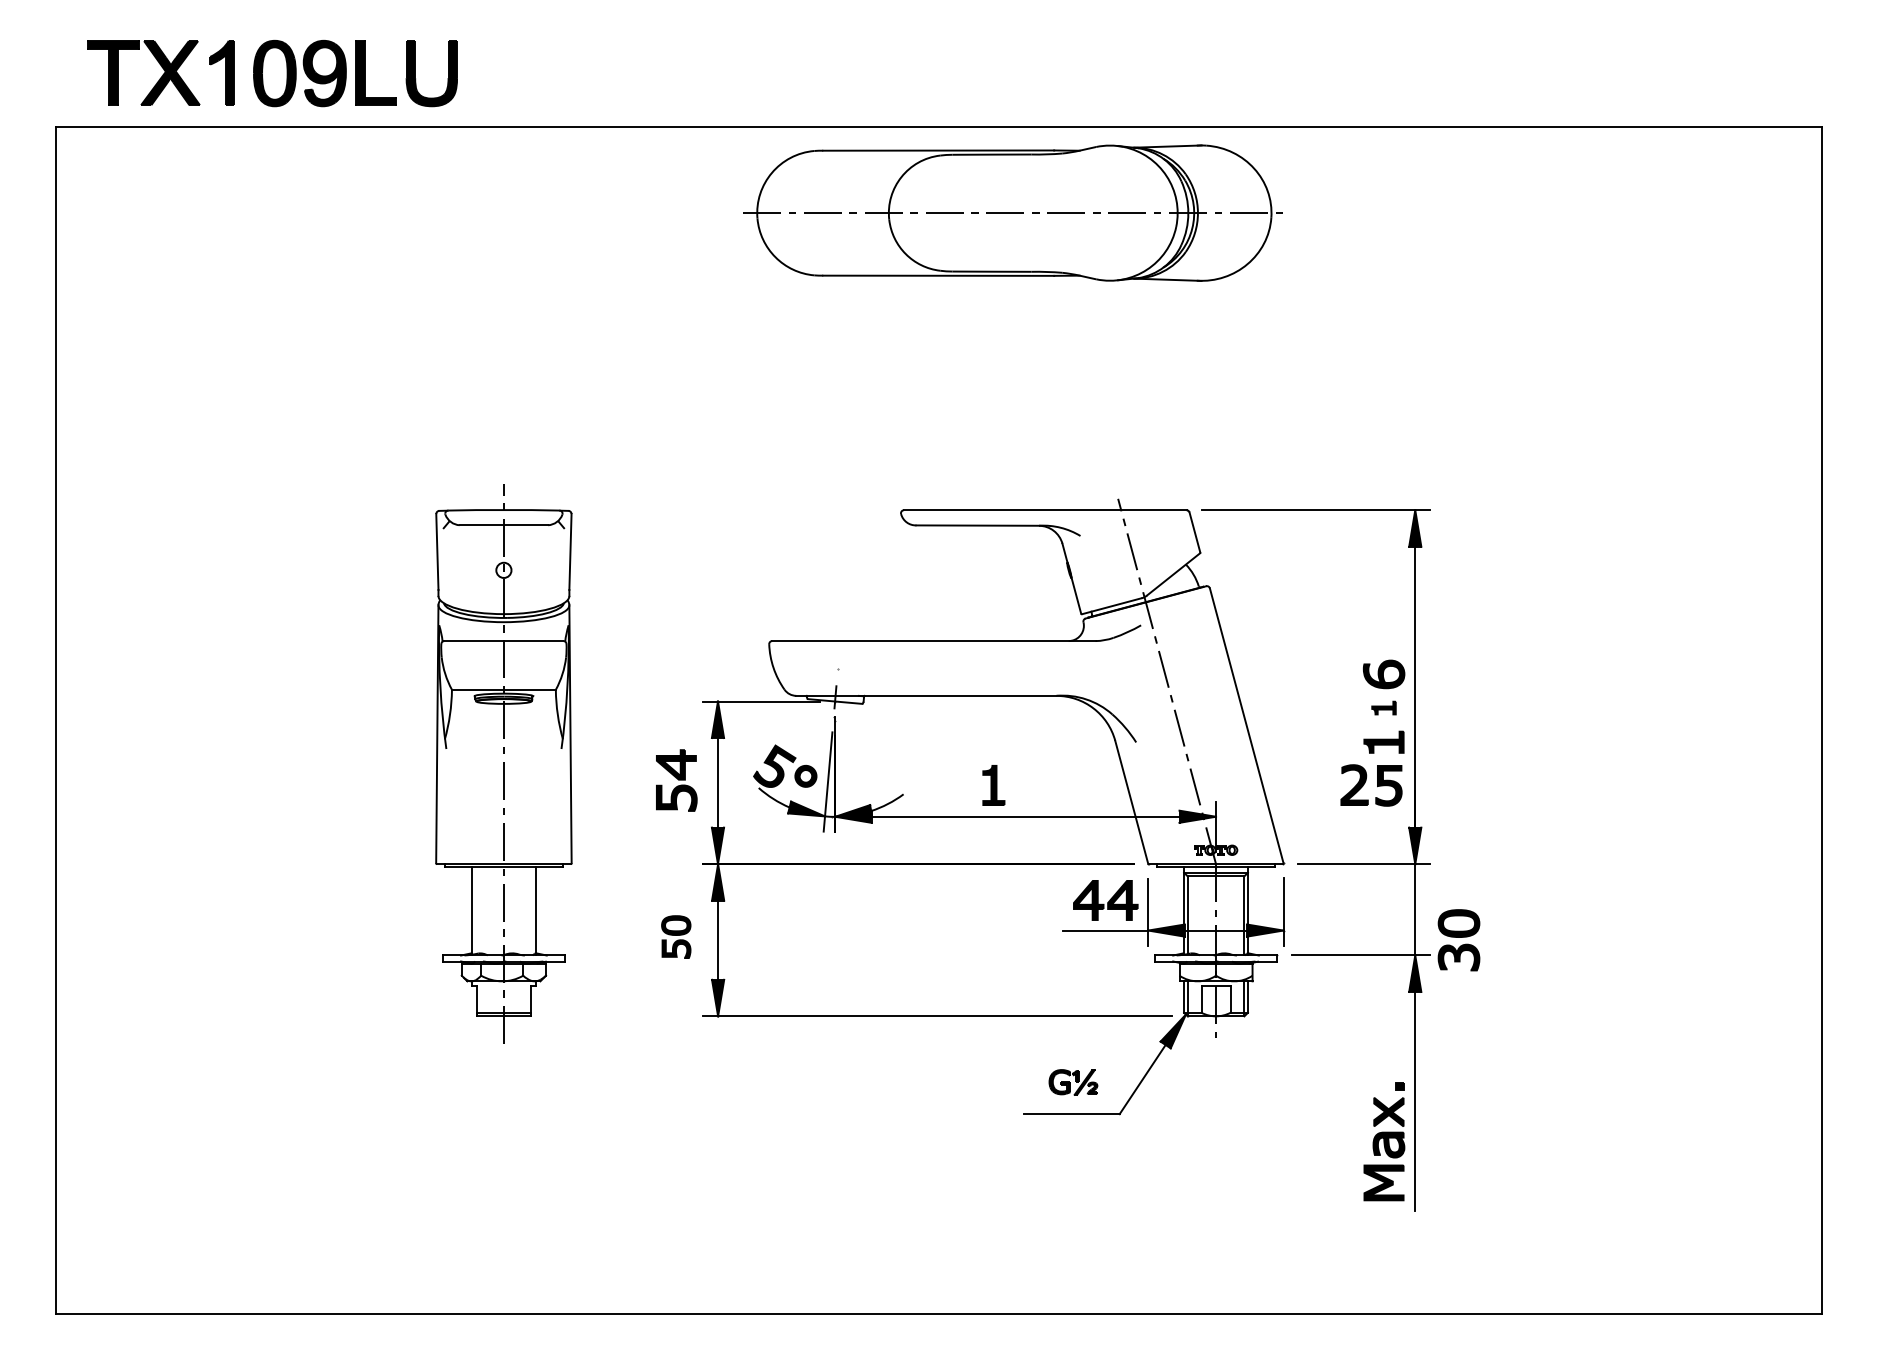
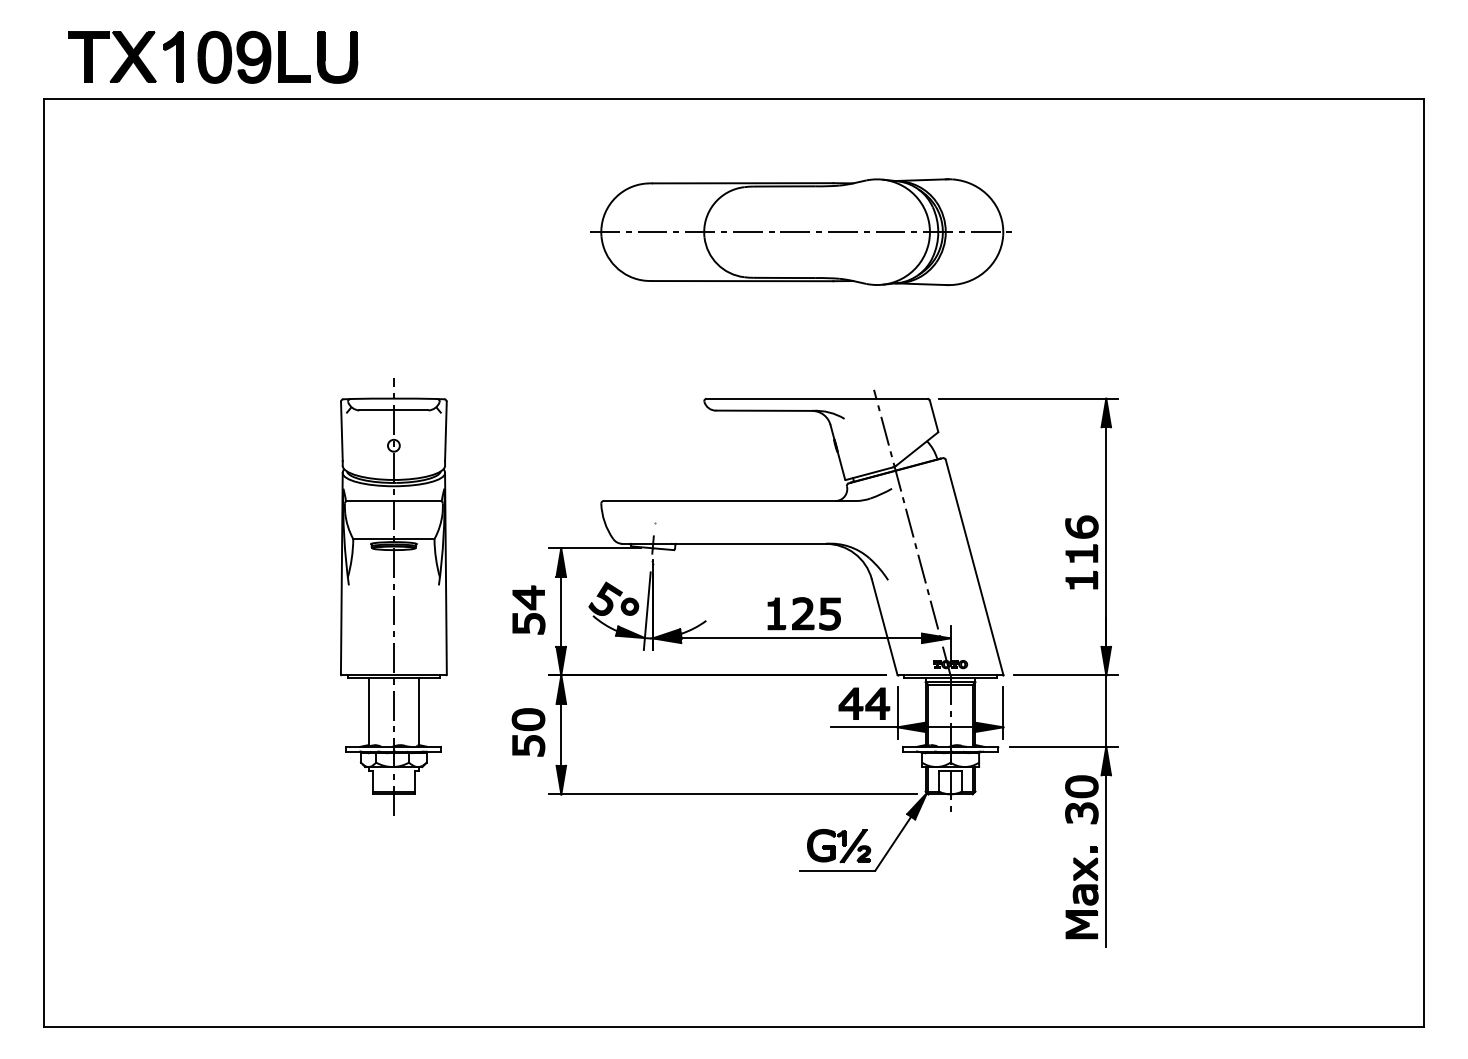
part: (1012, 212) -> (800, 231), moved
part: (1383, 707) -> (1081, 552), size x1.67
part: (1371, 785) -> (816, 613), moved
part: (676, 936) -> (528, 731), size x1.43
part: (1458, 940) -> (1081, 799), moved
part: (1073, 1082) -> (839, 846), size x1.67

